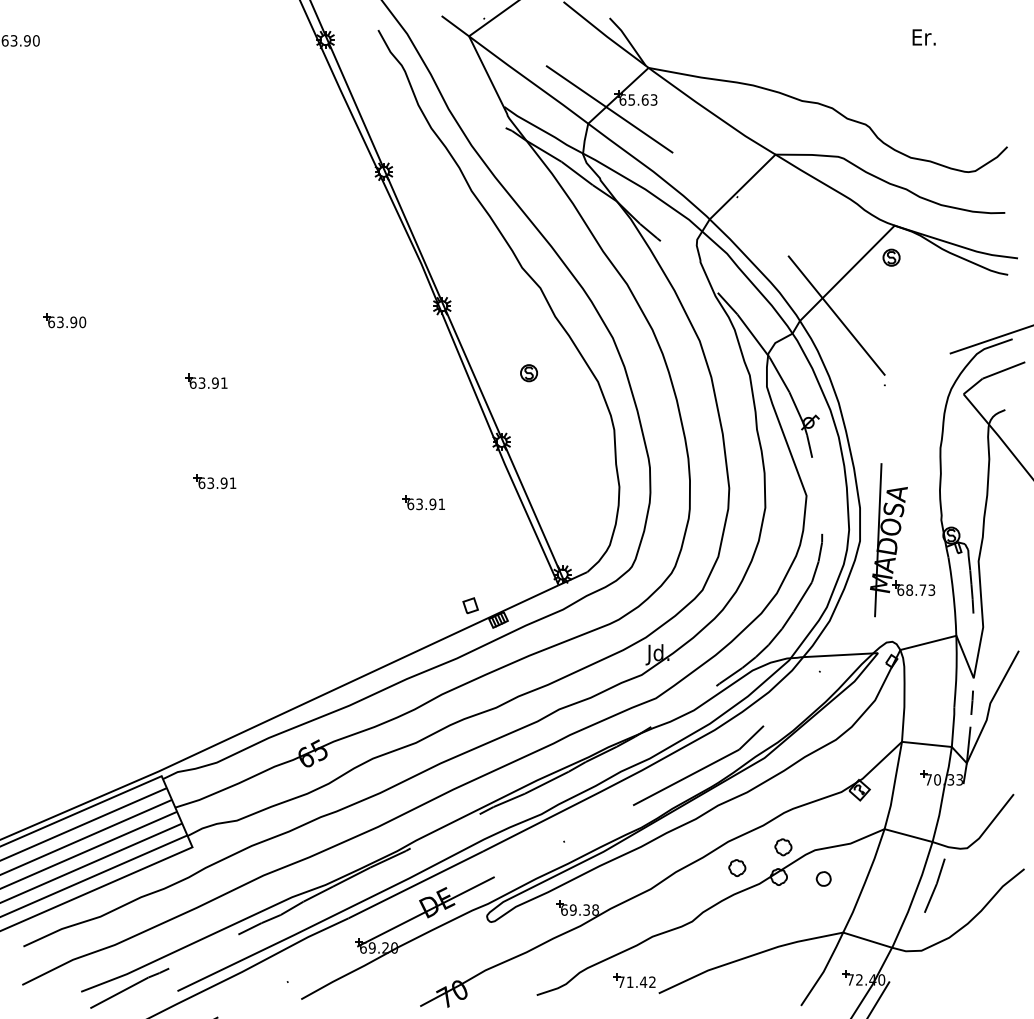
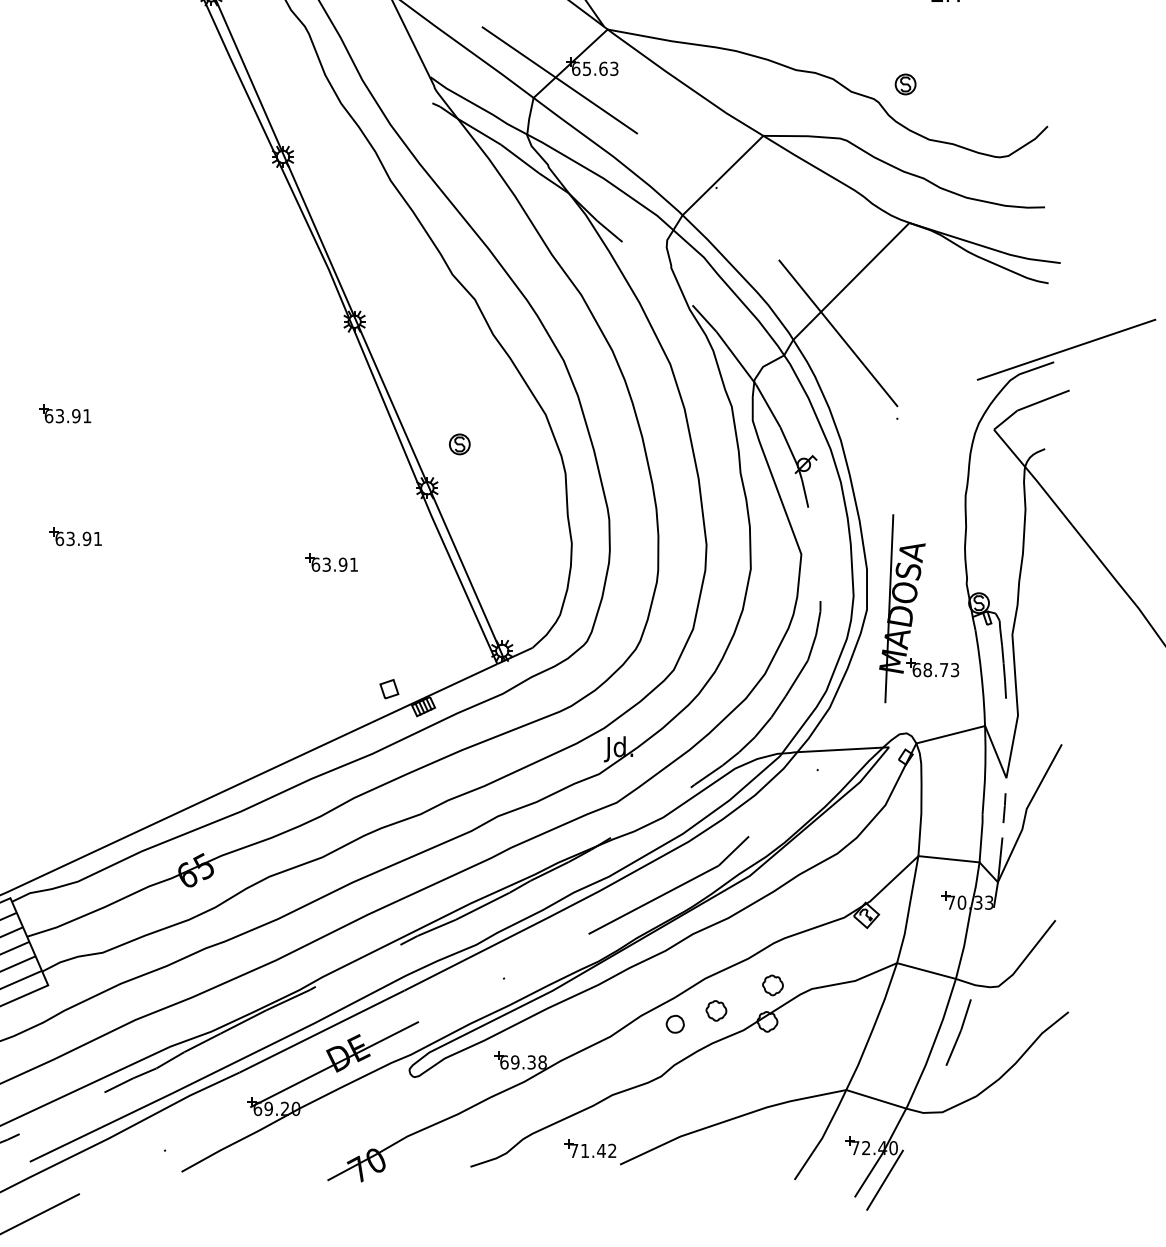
part: (891, 257) -> (905, 84), moved
part: (528, 373) -> (459, 444), moved
part: (823, 878) -> (674, 1023), moved

